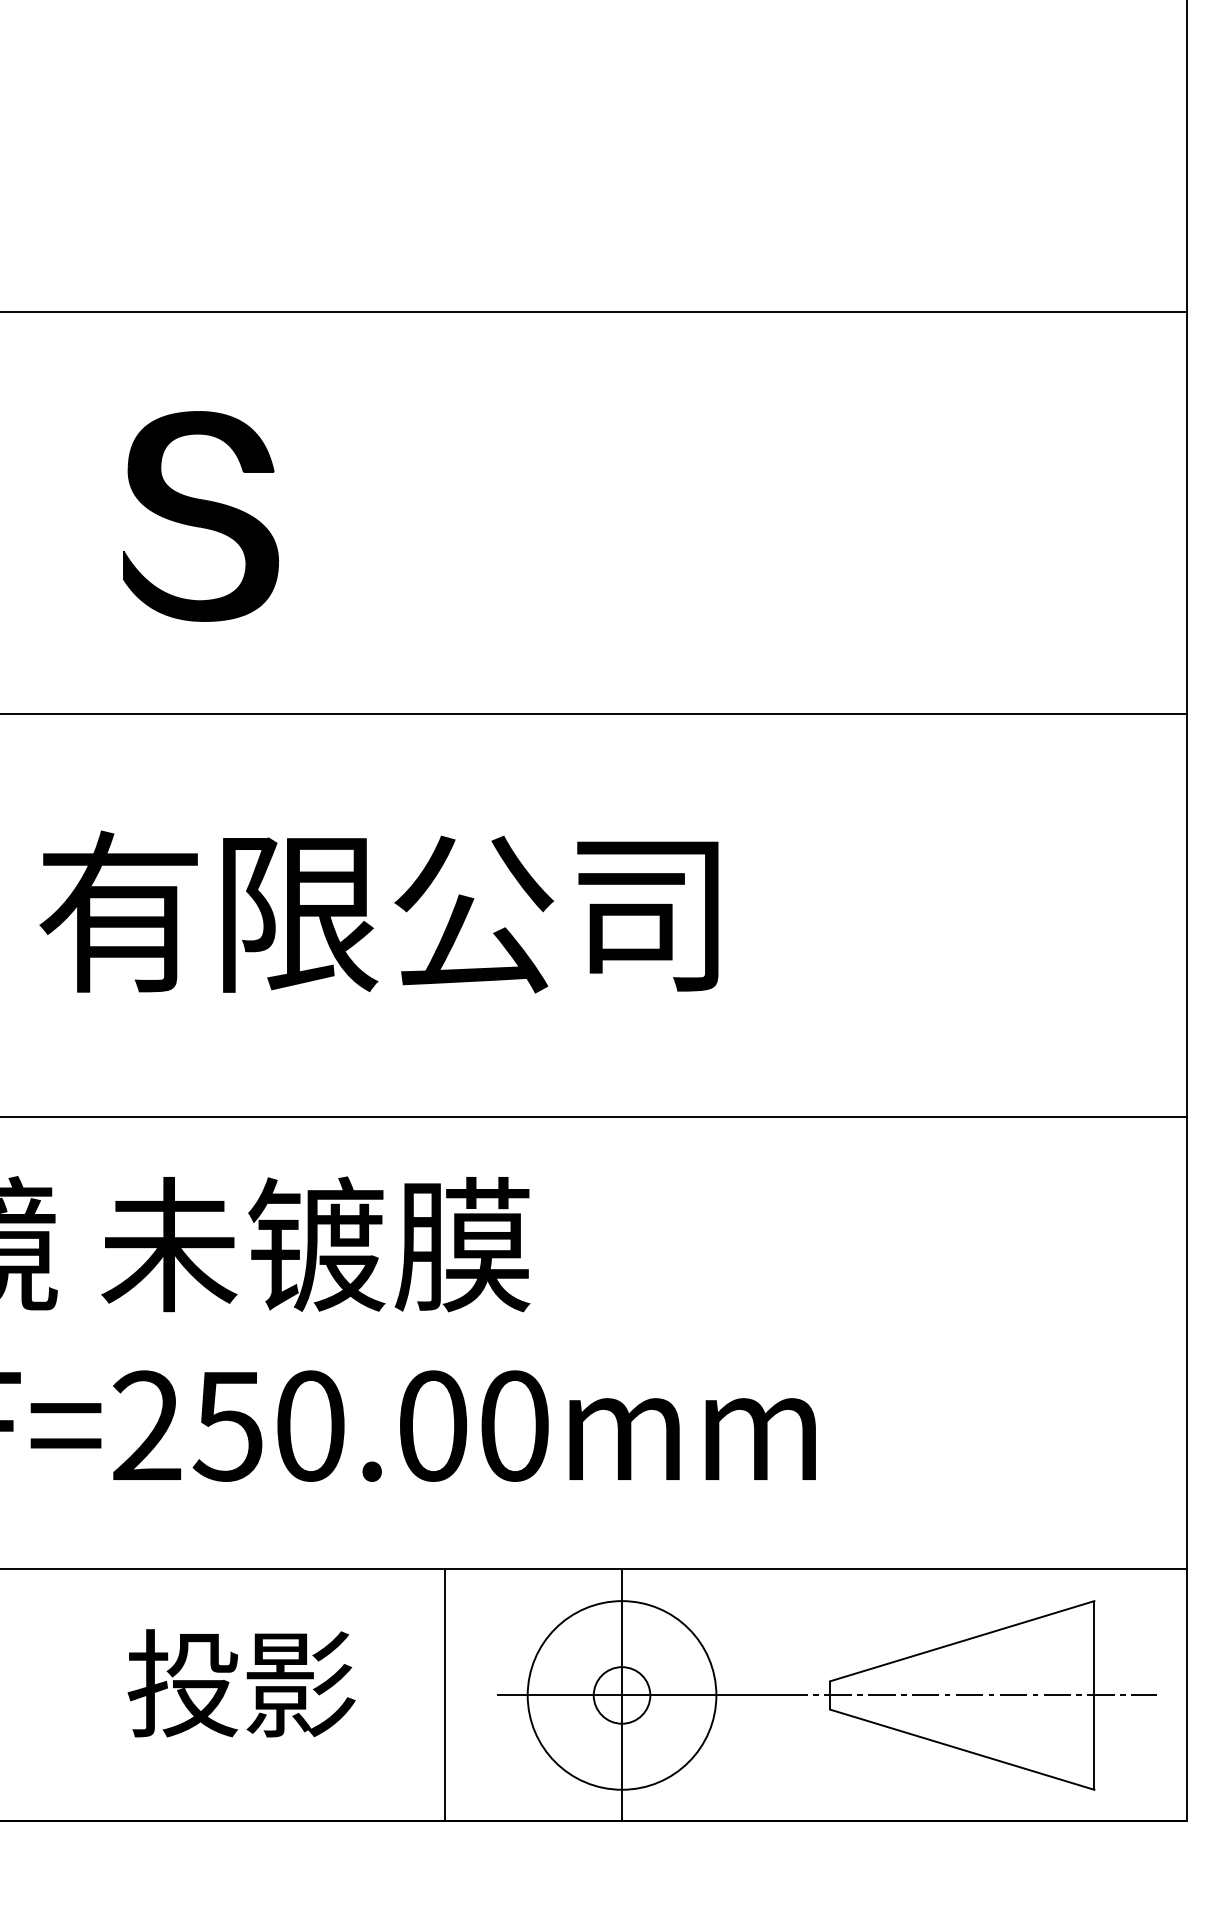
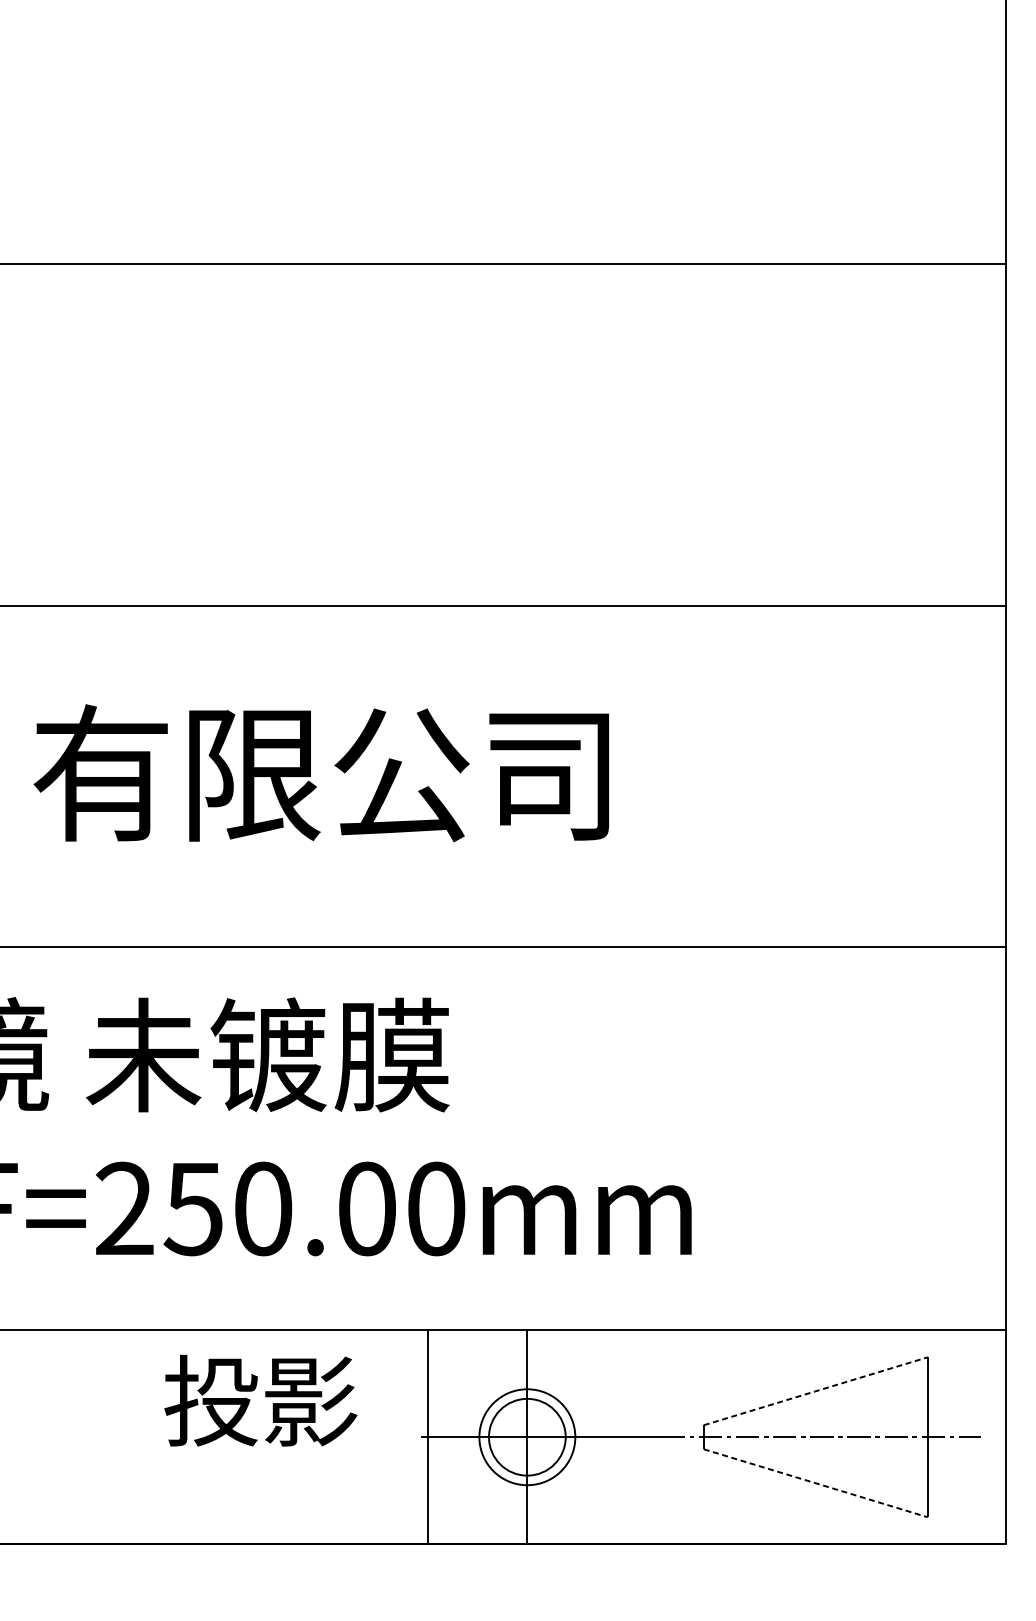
part: (200, 516) -> (170, 437), removed
line: (962, 1641) -> (815, 1391), solid -> dashed
text: (241, 1683) -> (260, 1400), moved
line: (445, 1695) -> (427, 1437), moved
circle: (621, 1695) -> (526, 1437), size x0.6
circle: (621, 1695) -> (526, 1437), size x1.6
line: (962, 1749) -> (815, 1483), solid -> dashed

